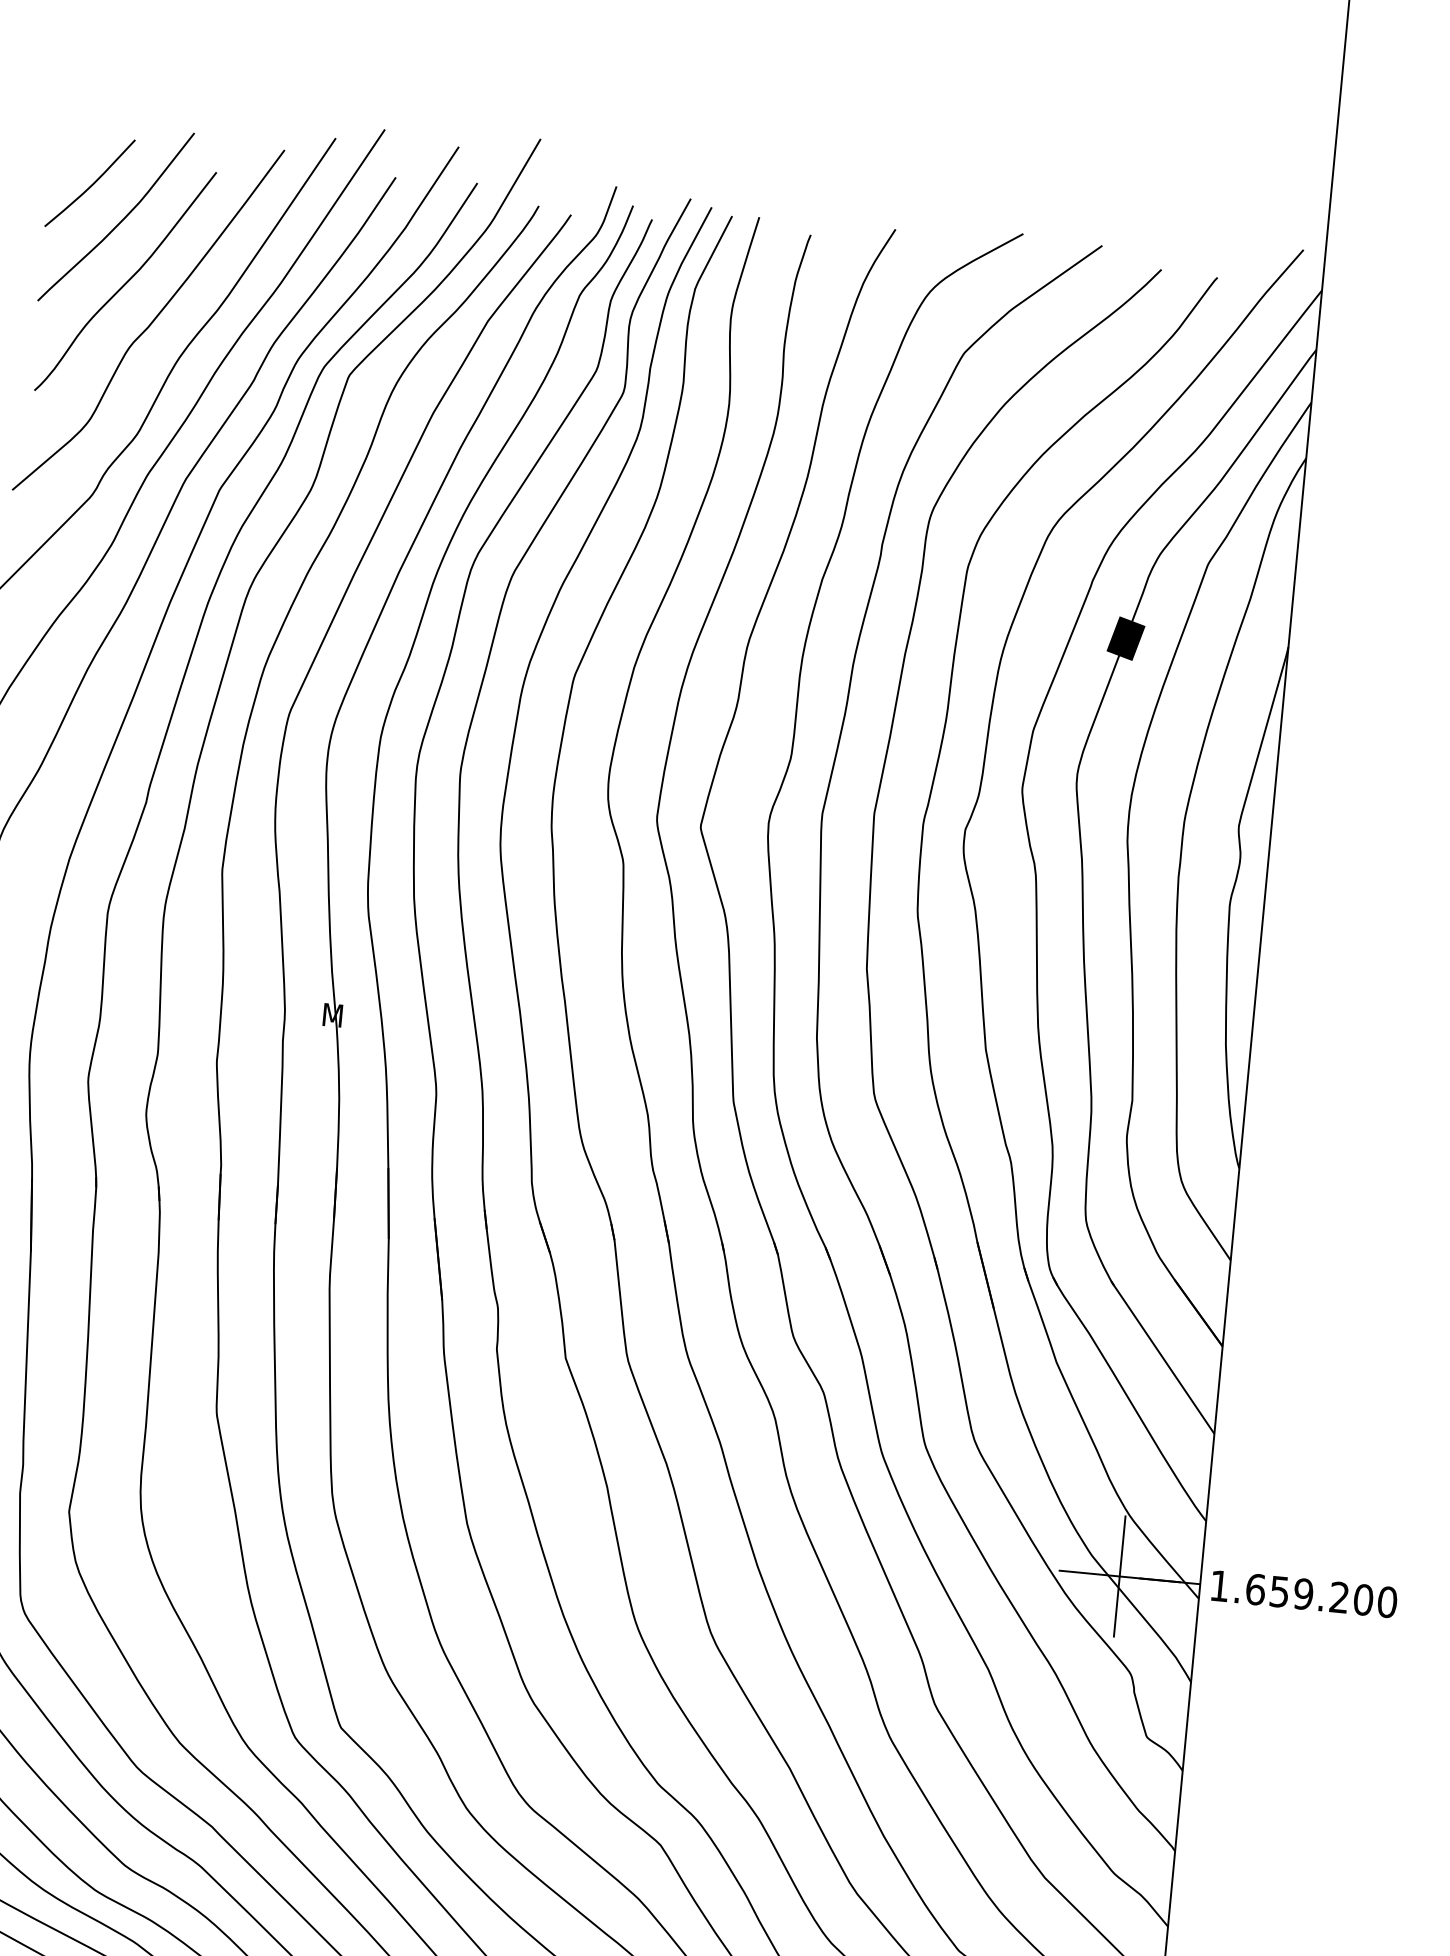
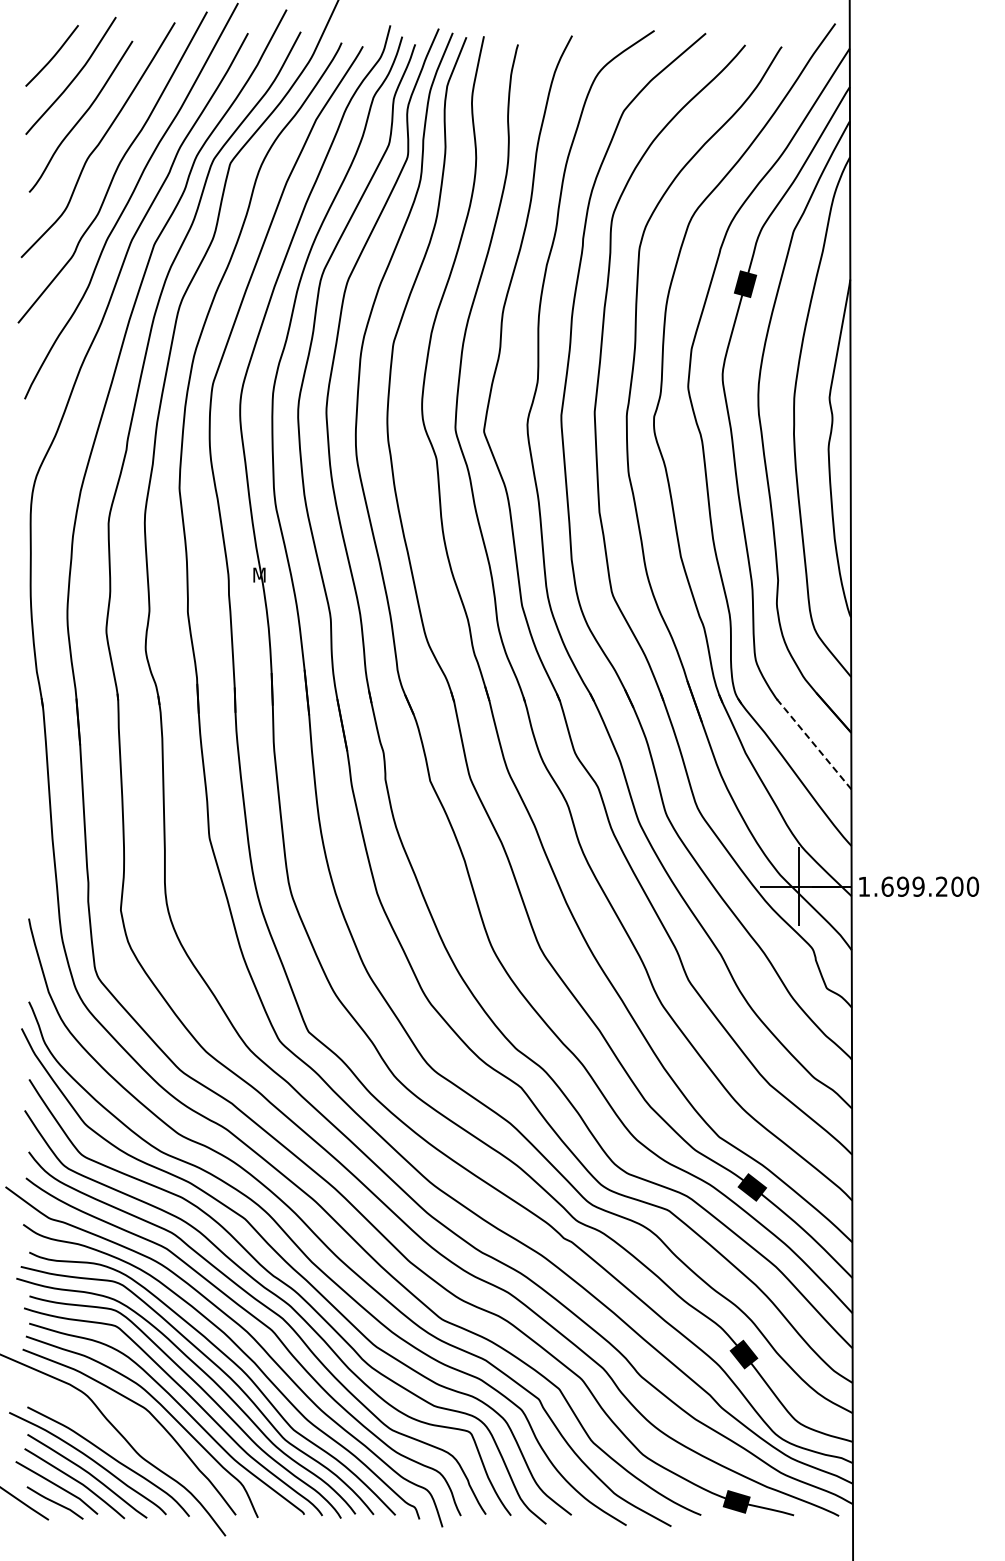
line: (1161, 1355) -> (812, 742), solid -> dashed
text: (1280, 1591) -> (903, 886), 1.659.200 -> 1.699.200

